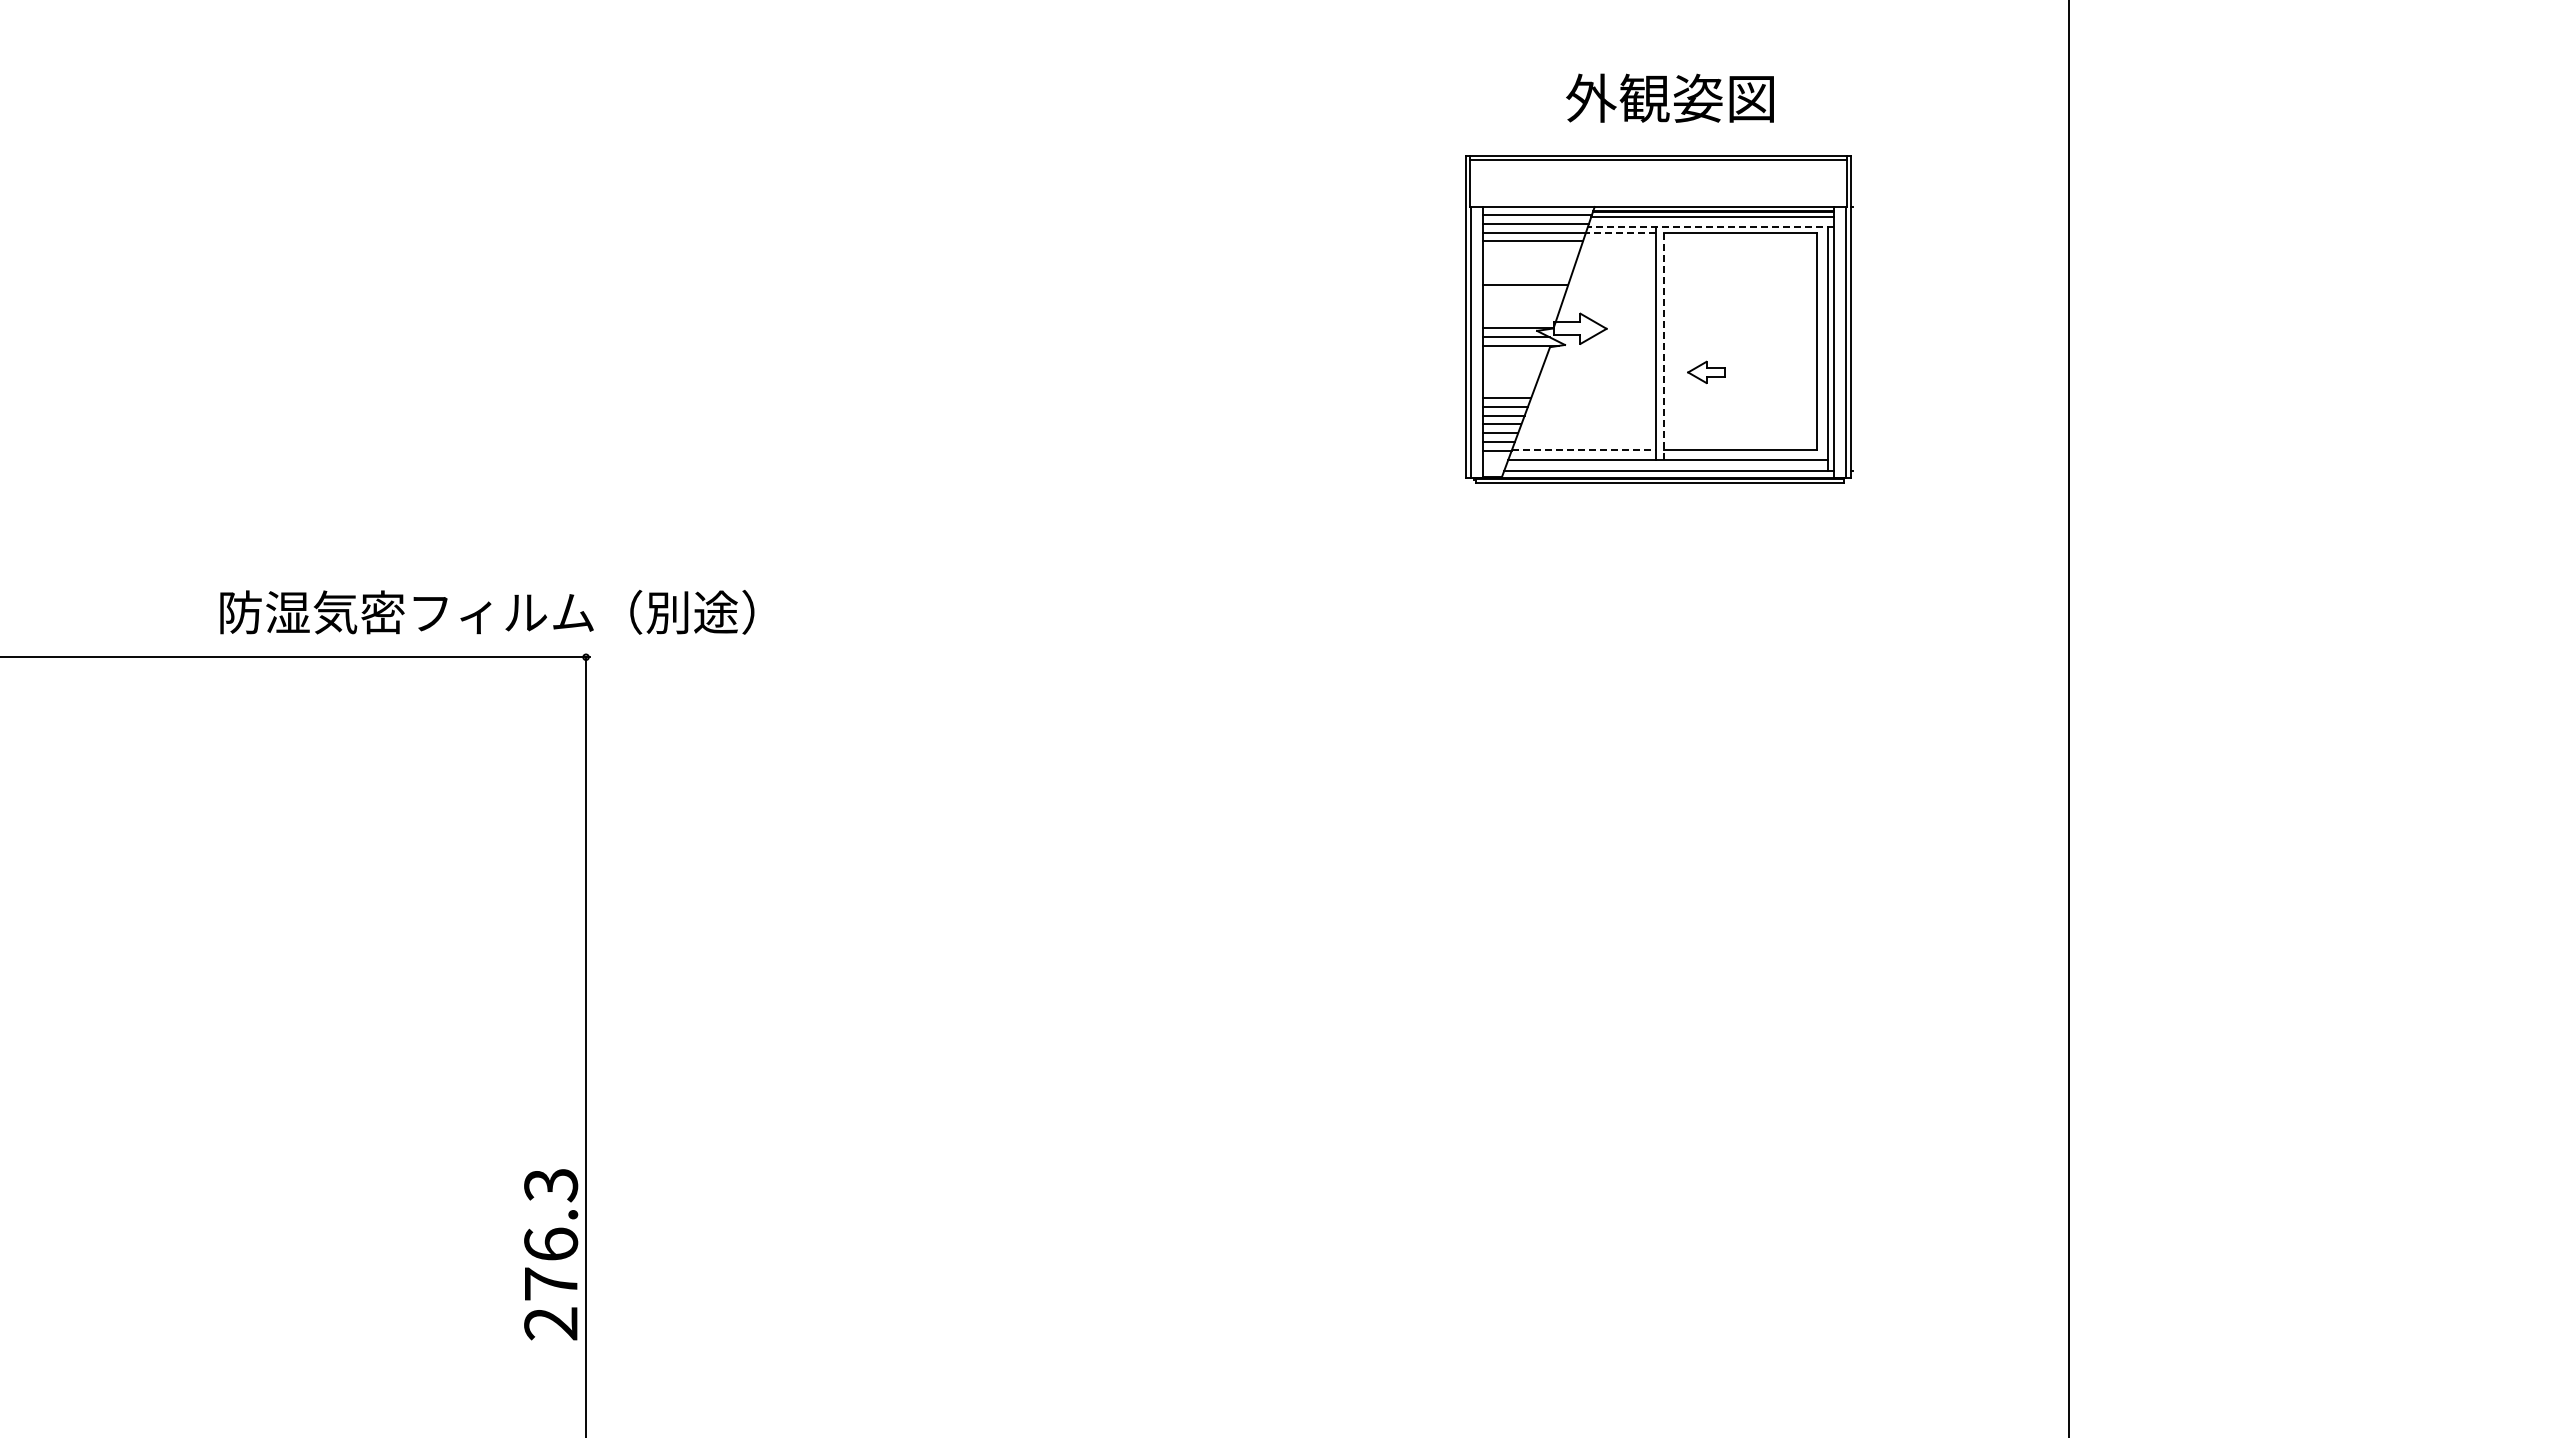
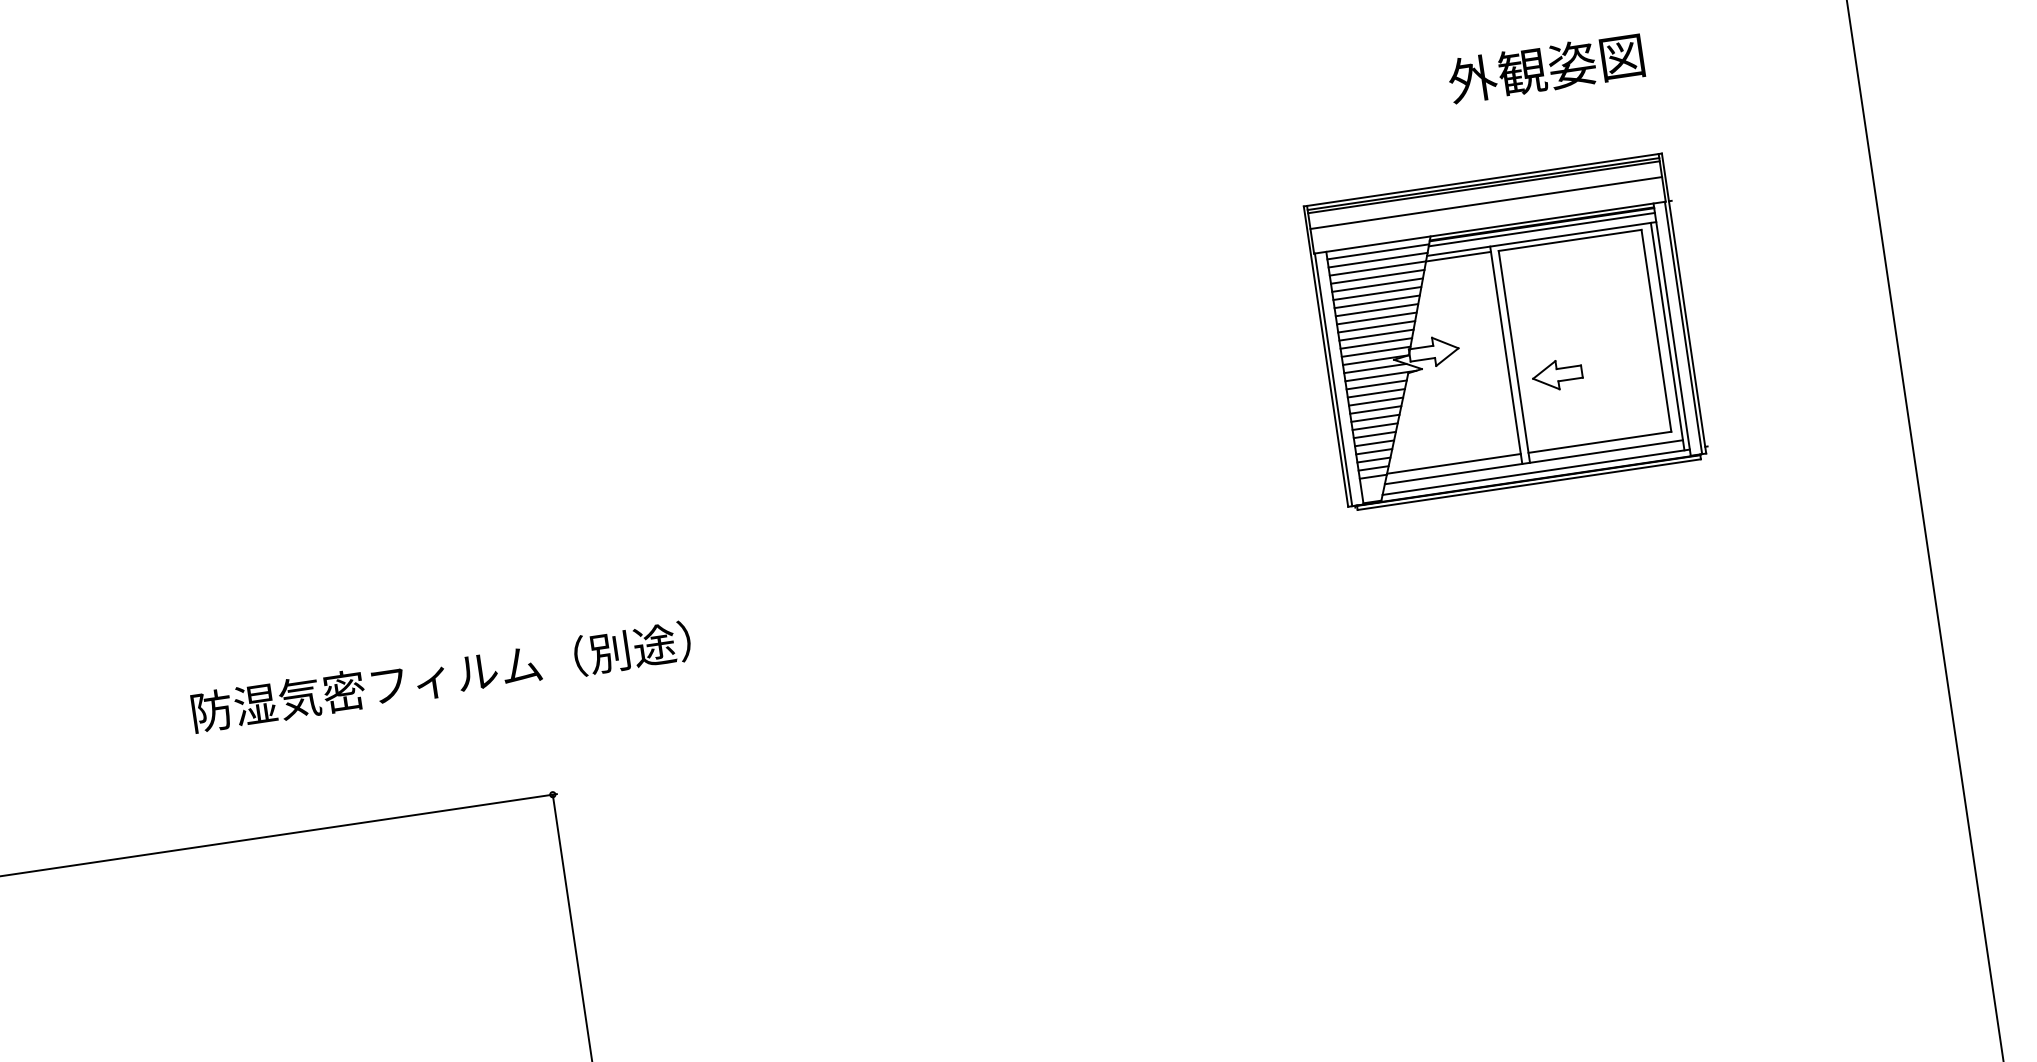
text: (1669, 97) -> (1545, 67), moved
line: (1658, 163) -> (1484, 187), added
line: (1658, 180) -> (1486, 202), added
line: (1710, 226) -> (1541, 238), dashed -> solid
line: (1620, 232) -> (1458, 256), dashed -> solid
line: (1530, 249) -> (1376, 284), added
line: (1529, 258) -> (1376, 293), added
line: (1527, 267) -> (1376, 302), added
line: (1526, 276) -> (1376, 310), added
line: (1523, 293) -> (1376, 326), added
line: (1522, 302) -> (1376, 335), added
line: (1520, 311) -> (1375, 344), added
line: (1519, 319) -> (1376, 351), added
line: (1663, 346) -> (1513, 356), dashed -> solid
line: (1514, 354) -> (1376, 384), added
line: (1513, 363) -> (1376, 393), added
line: (1511, 372) -> (1375, 402), added
part: (1706, 372) -> (1557, 375), size x1.43
line: (1509, 380) -> (1375, 409), added
line: (1508, 389) -> (1375, 418), added
line: (1583, 449) -> (1453, 463), dashed -> solid
text: (487, 612) -> (441, 677), moved

